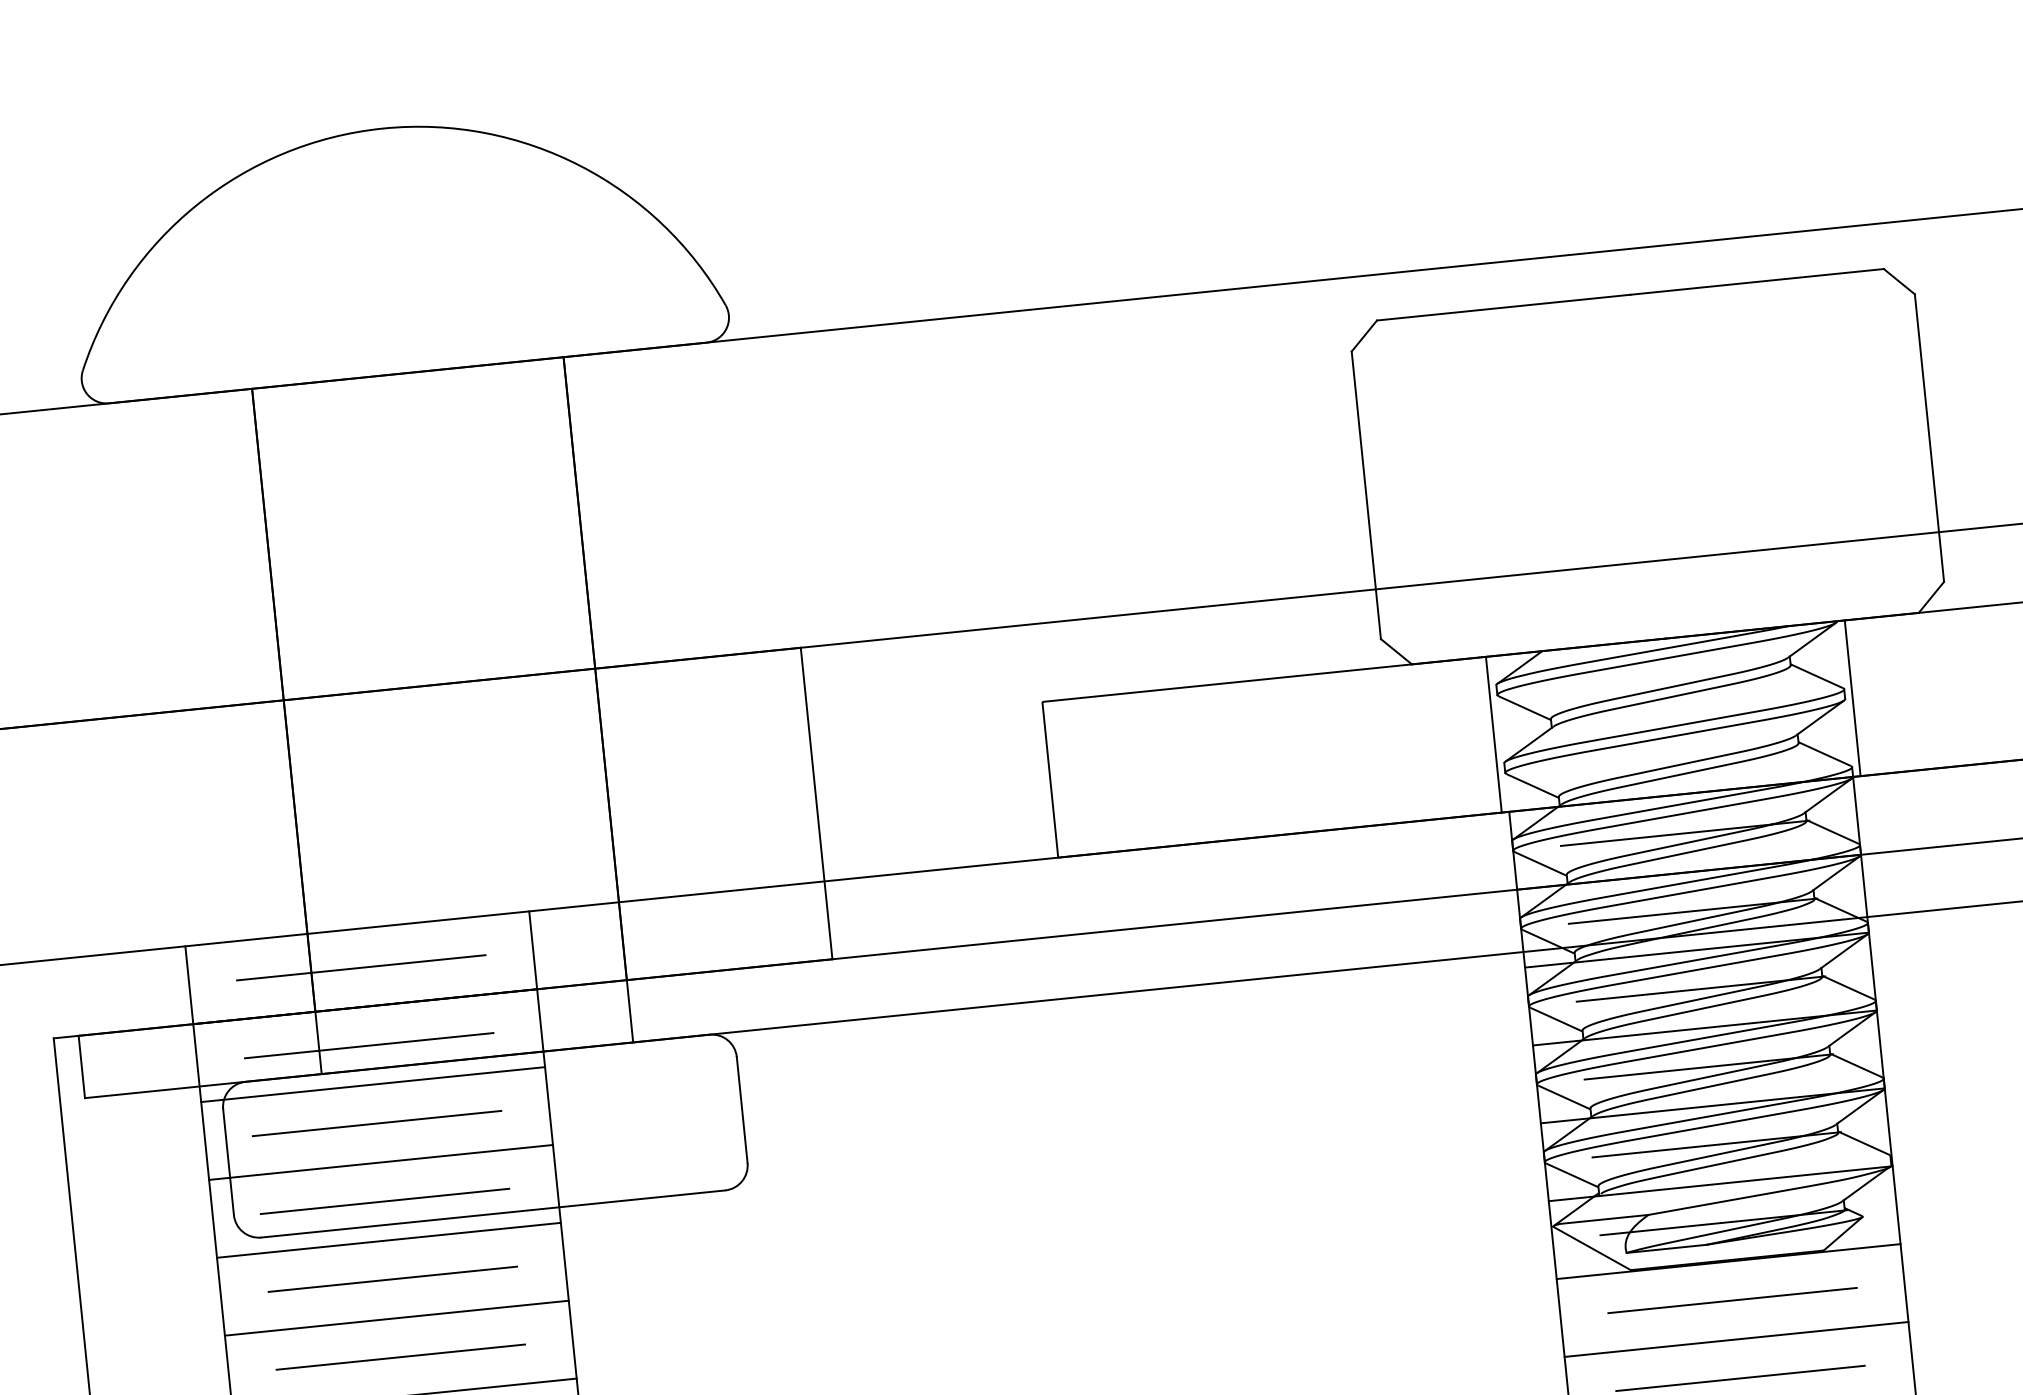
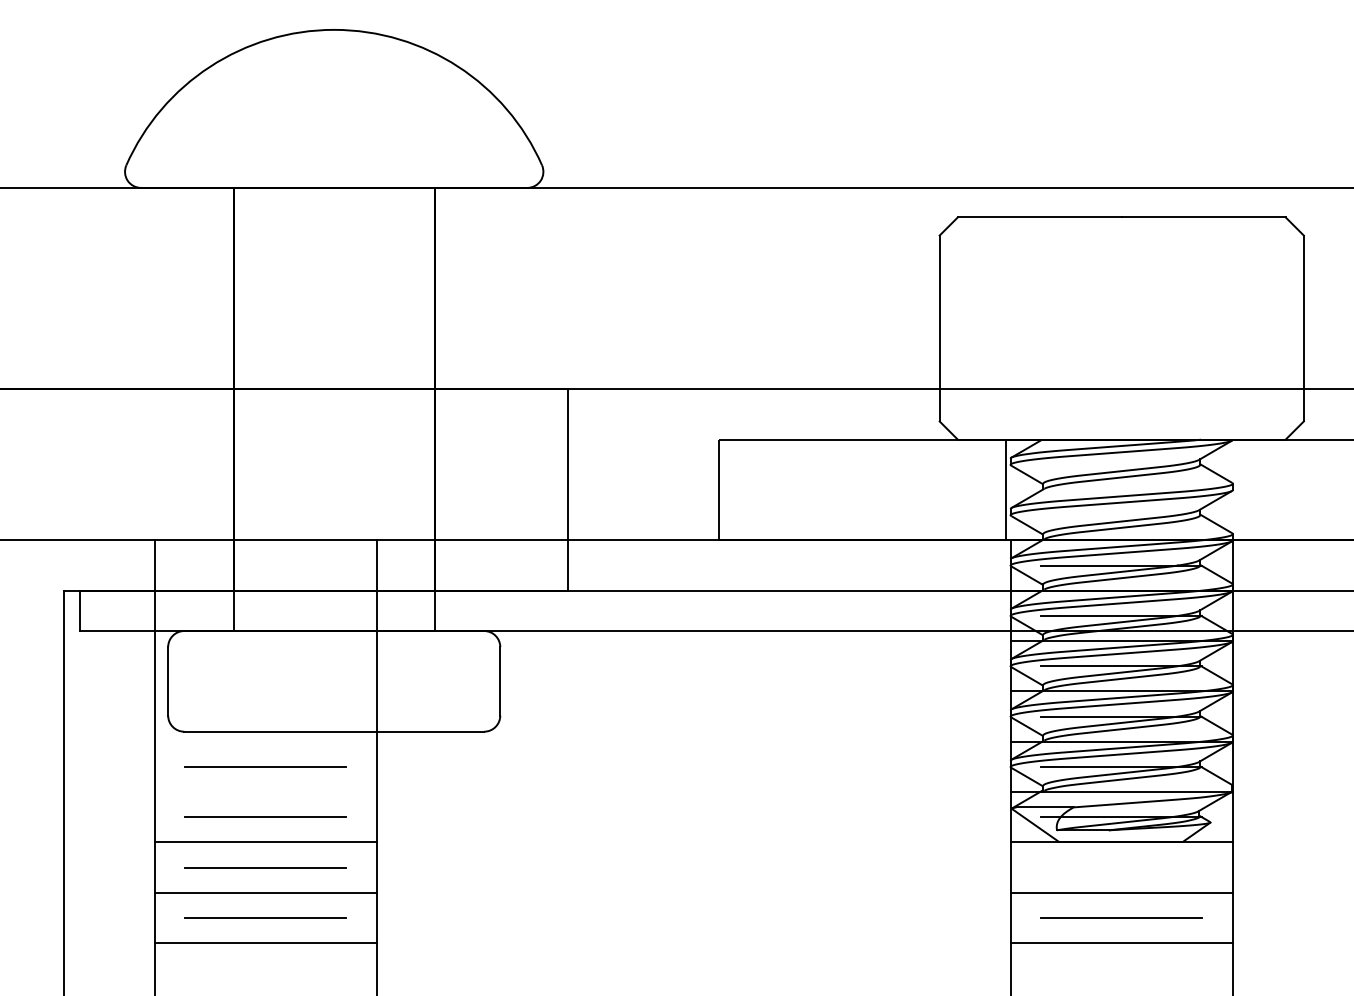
line: (1852, 697) -> (1237, 489), removed
line: (360, 967) -> (265, 565), removed
line: (368, 1045) -> (265, 615), removed
line: (372, 1085) -> (265, 641), removed
line: (376, 1123) -> (265, 666), removed
line: (380, 1162) -> (265, 691), removed
line: (384, 1201) -> (265, 716), removed
line: (388, 1239) -> (265, 741), removed
line: (1732, 1300) -> (1121, 867), removed
line: (396, 1318) -> (265, 792), removed

